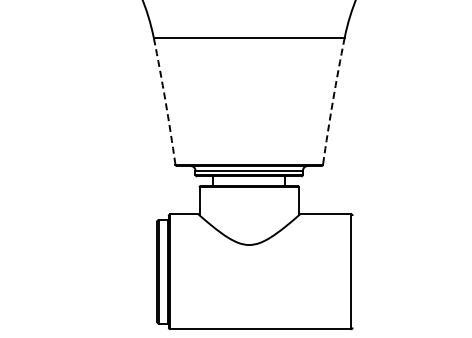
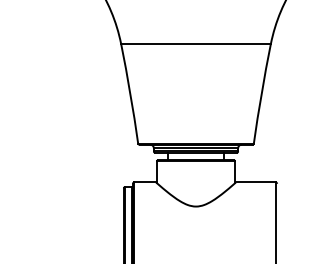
arc: (165, 101) -> (130, 94), dashed -> solid
arc: (332, 101) -> (261, 94), dashed -> solid

